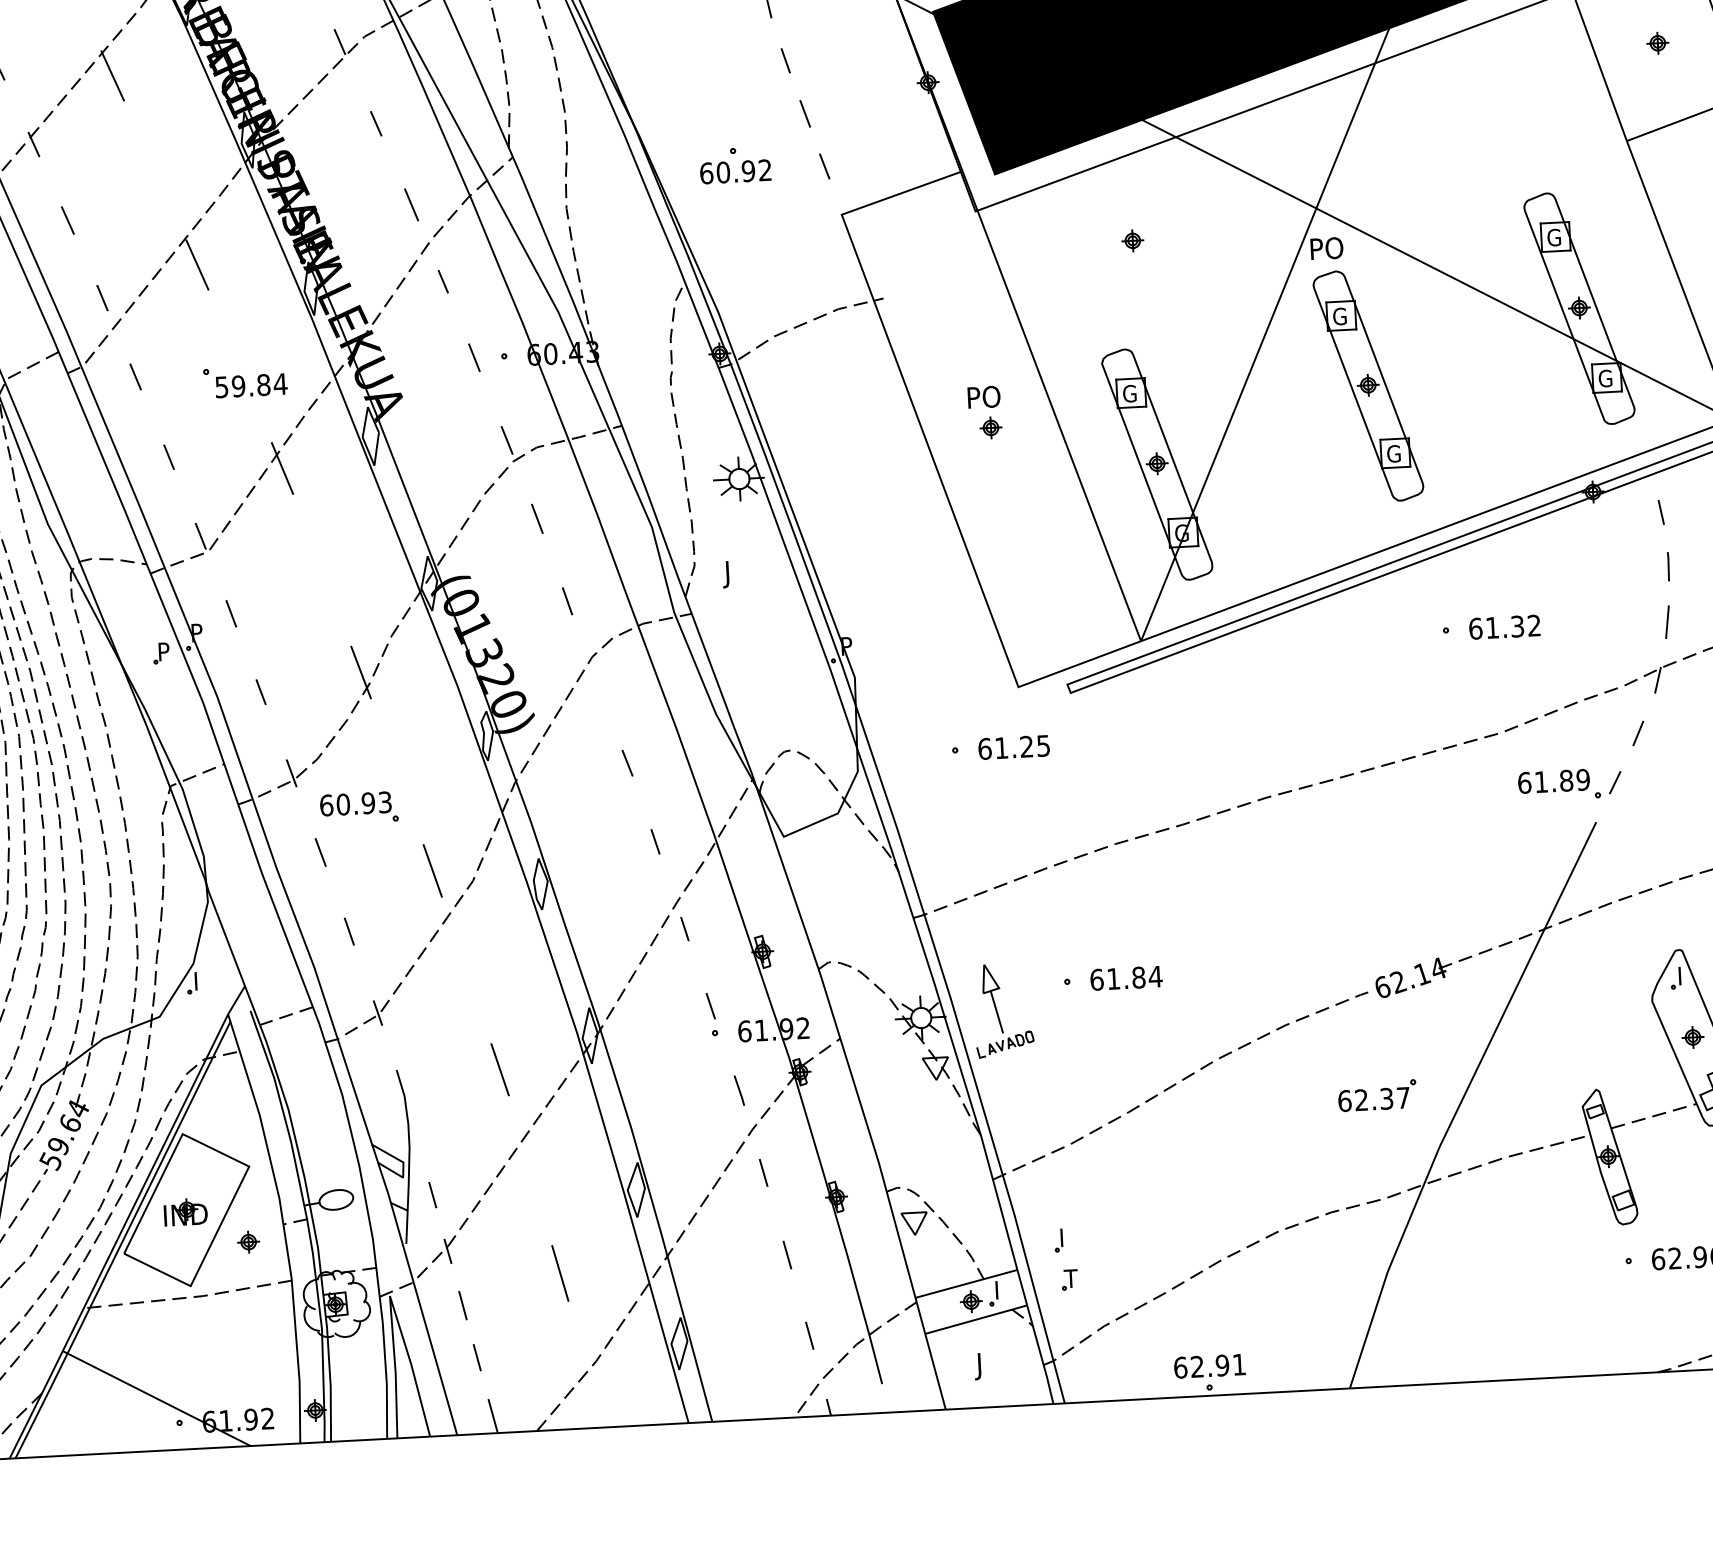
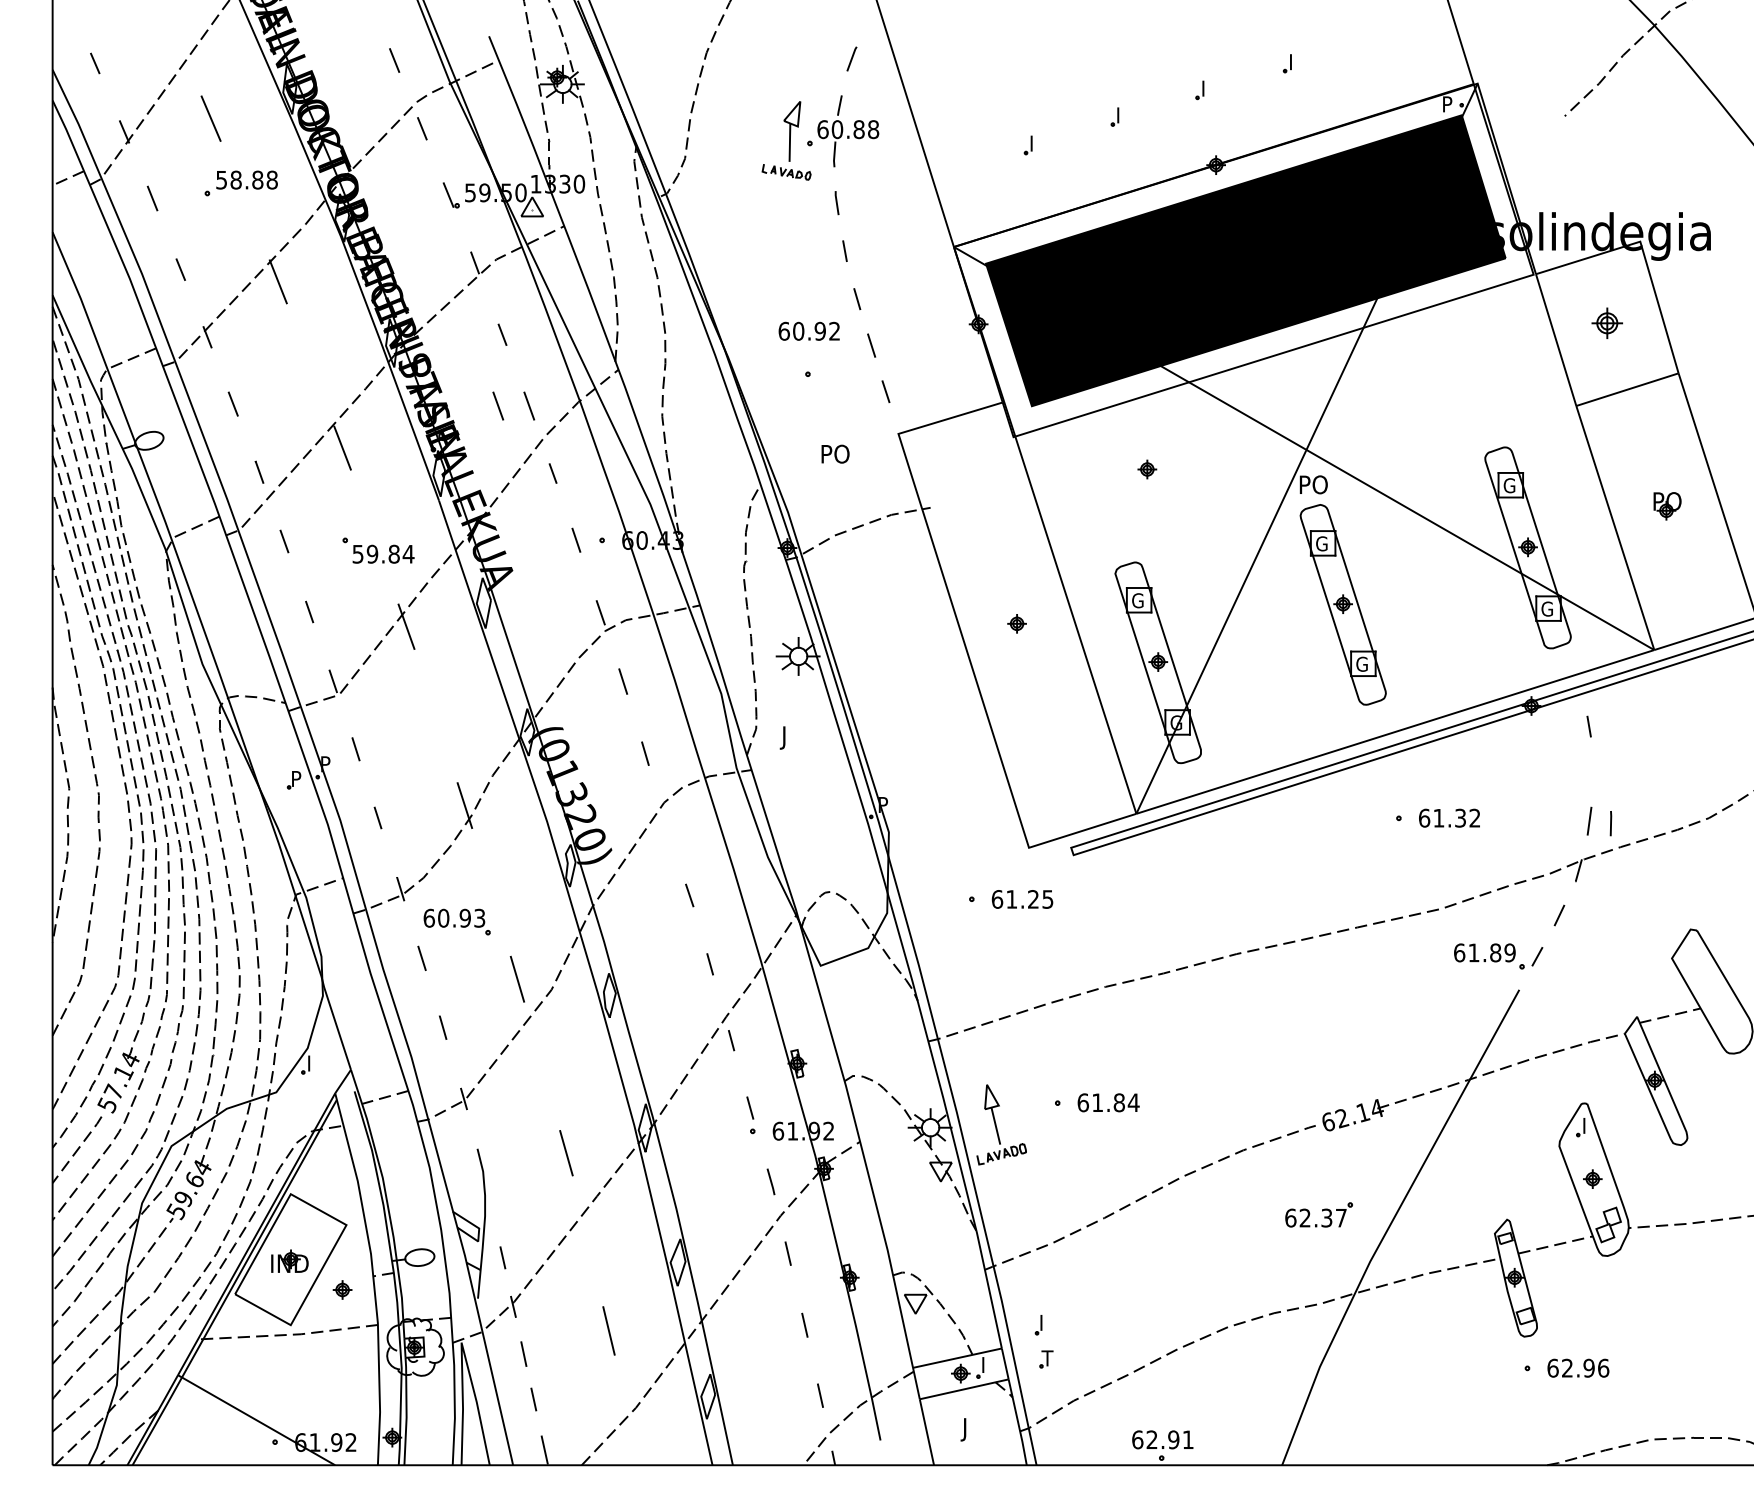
part: (1658, 43) -> (1607, 323), size x1.6
text: (734, 170) -> (808, 330), moved
line: (375, 206) -> (498, 405), added
text: (984, 396) -> (835, 453), moved
line: (1667, 566) -> (1610, 823), moved

